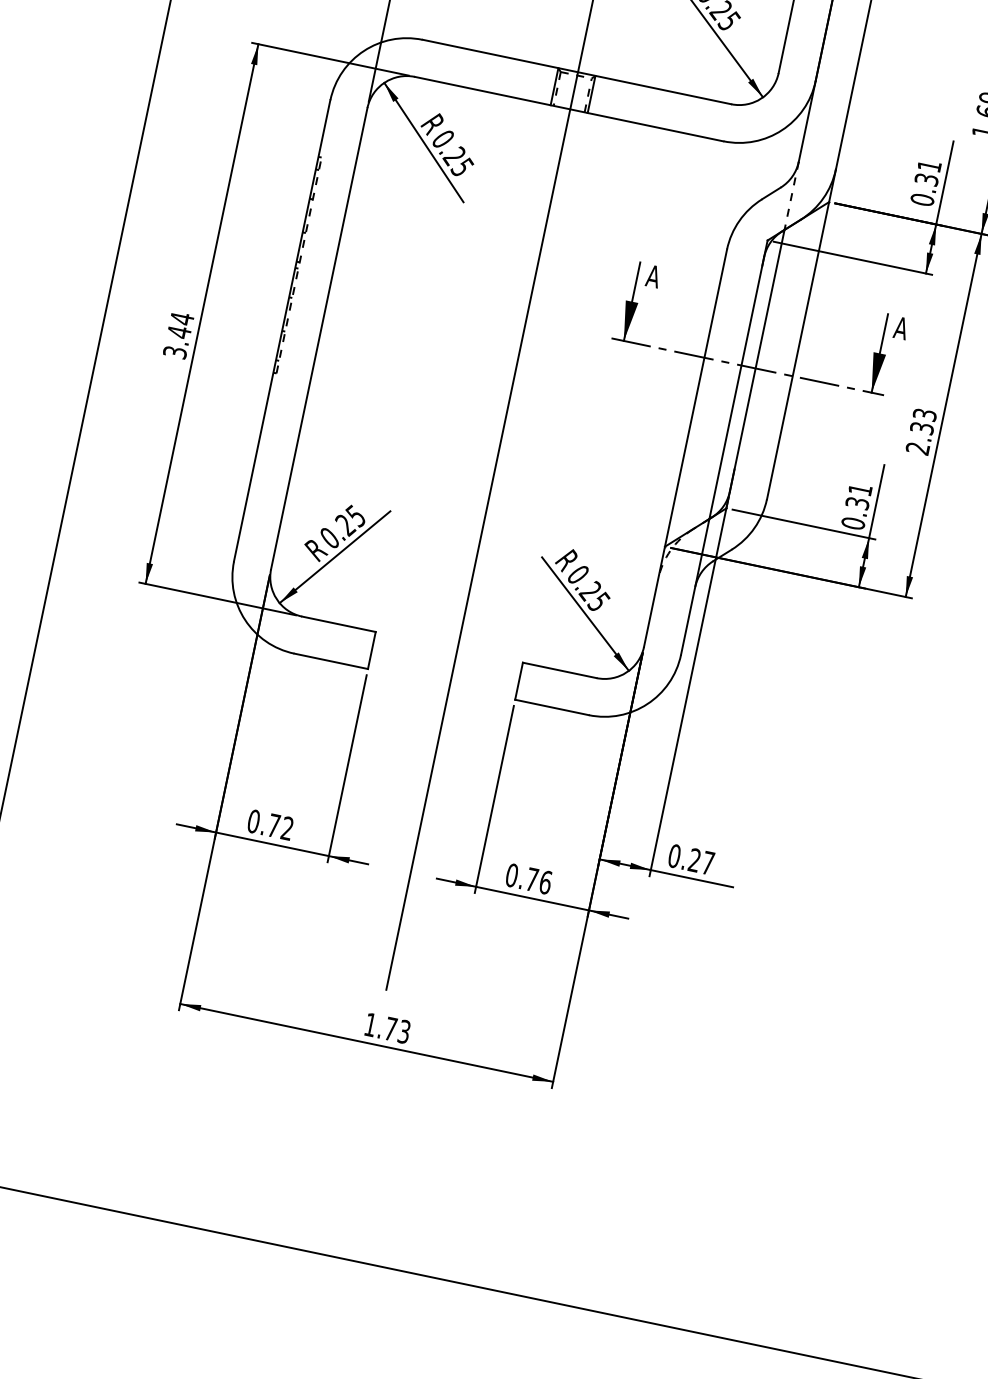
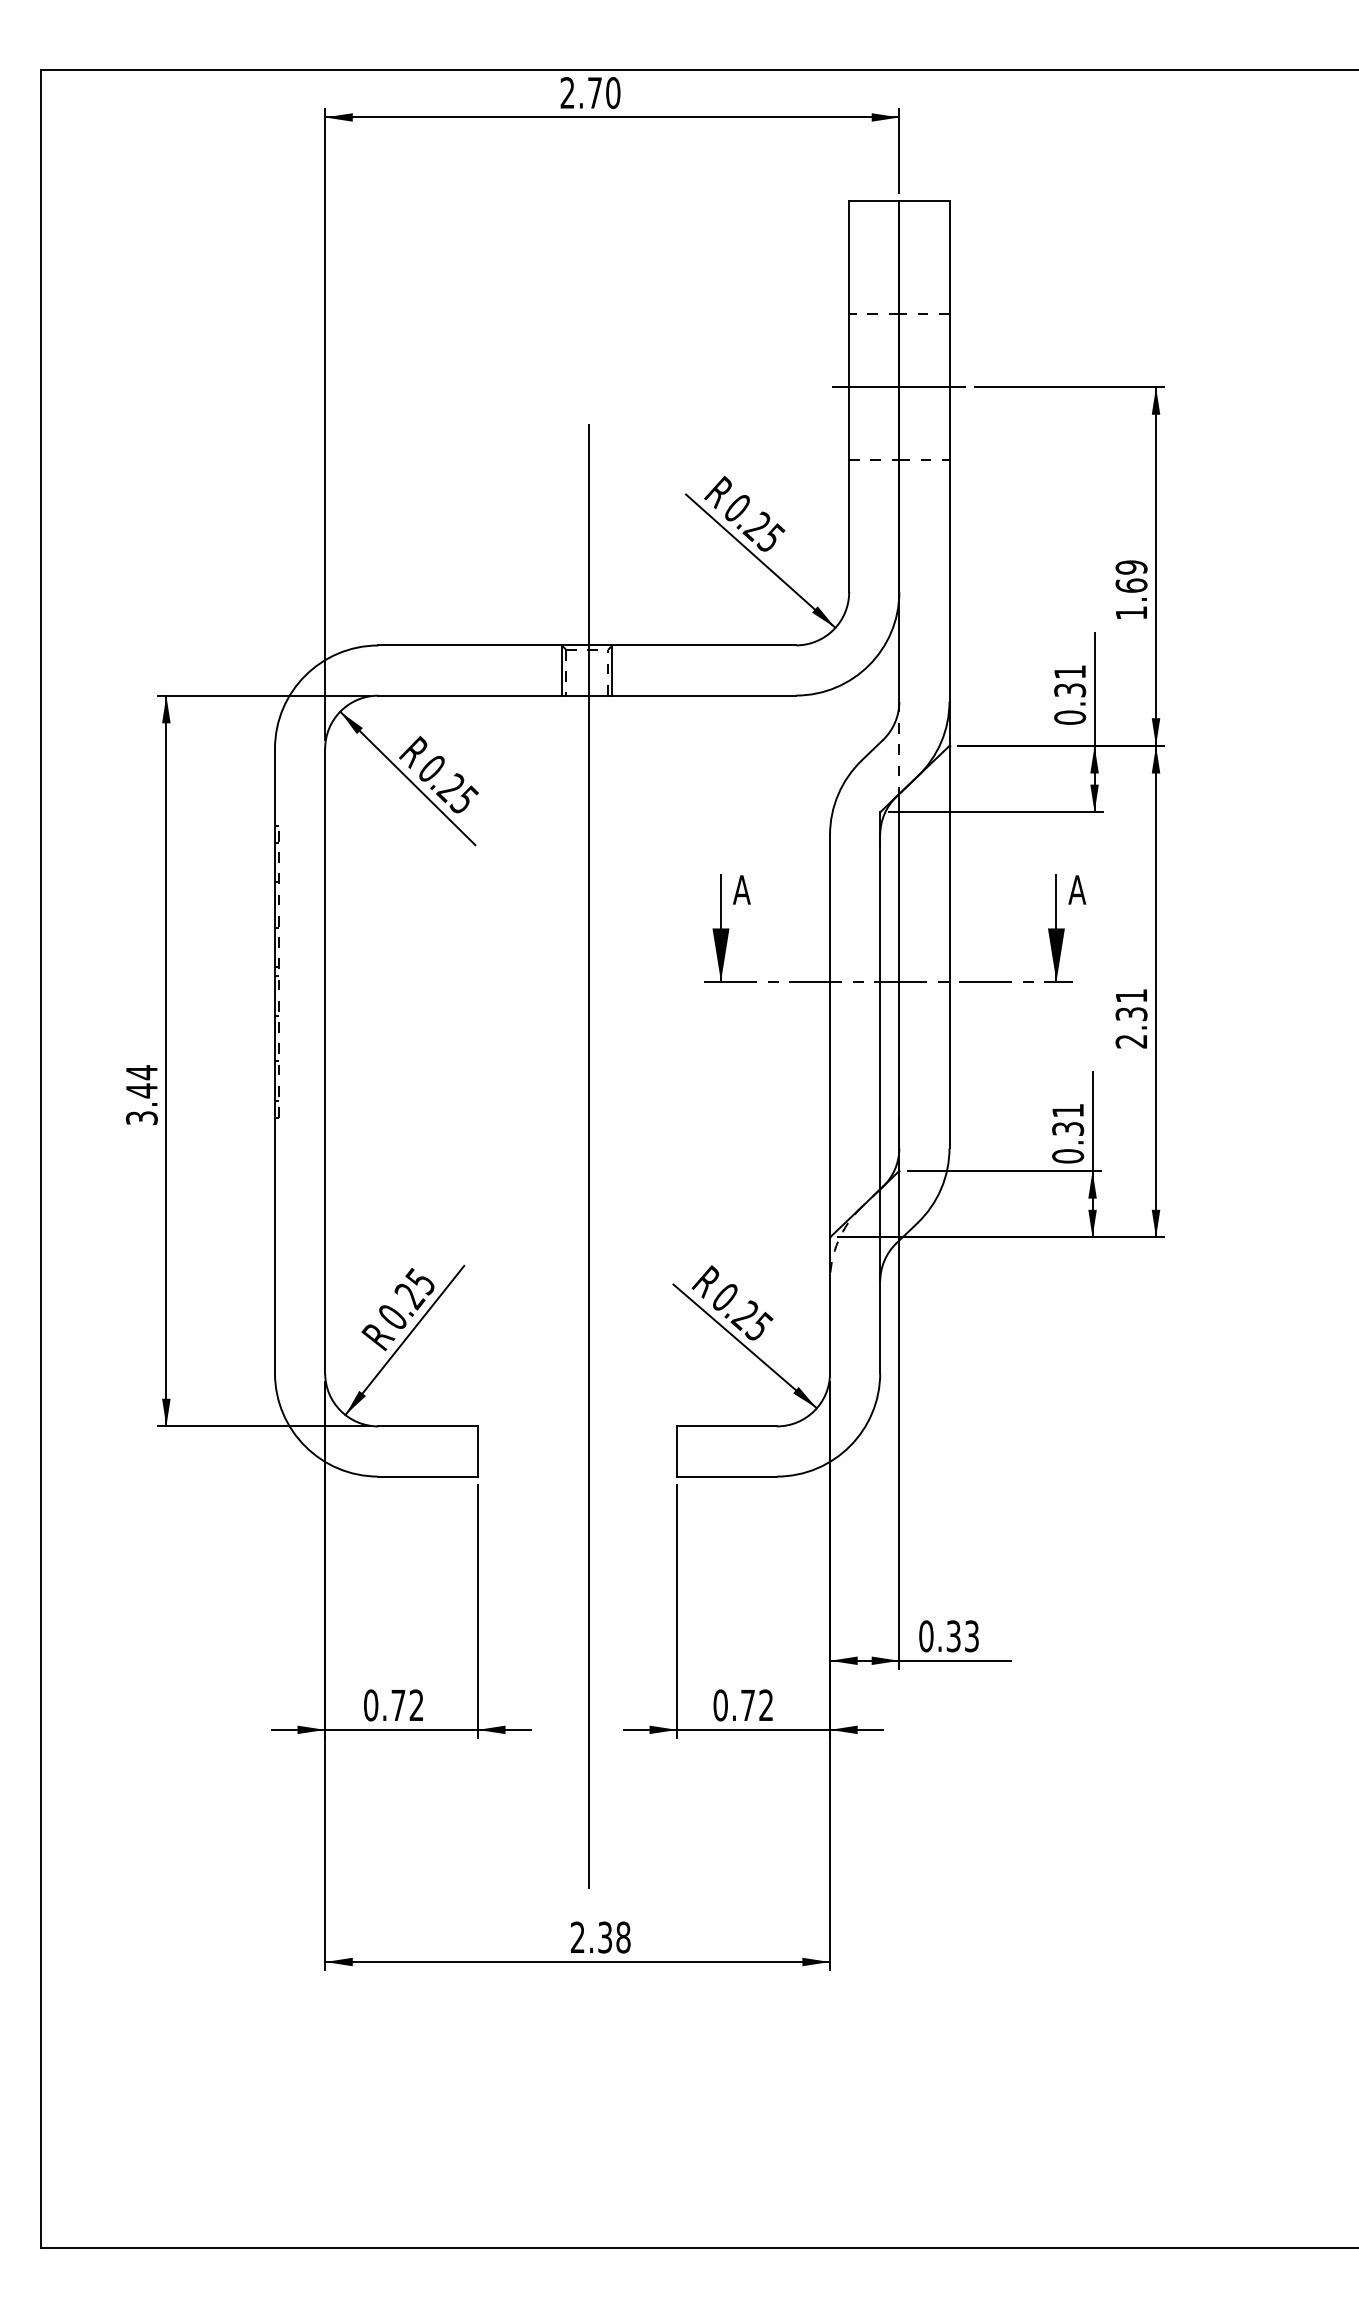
text: (924, 414) -> (1131, 995), 2.33 -> 2.31
text: (701, 861) -> (962, 1636), 0.27 -> 0.33
text: (545, 882) -> (766, 1705), 0.76 -> 0.72
text: (387, 1028) -> (600, 1937), 1.73 -> 2.38

